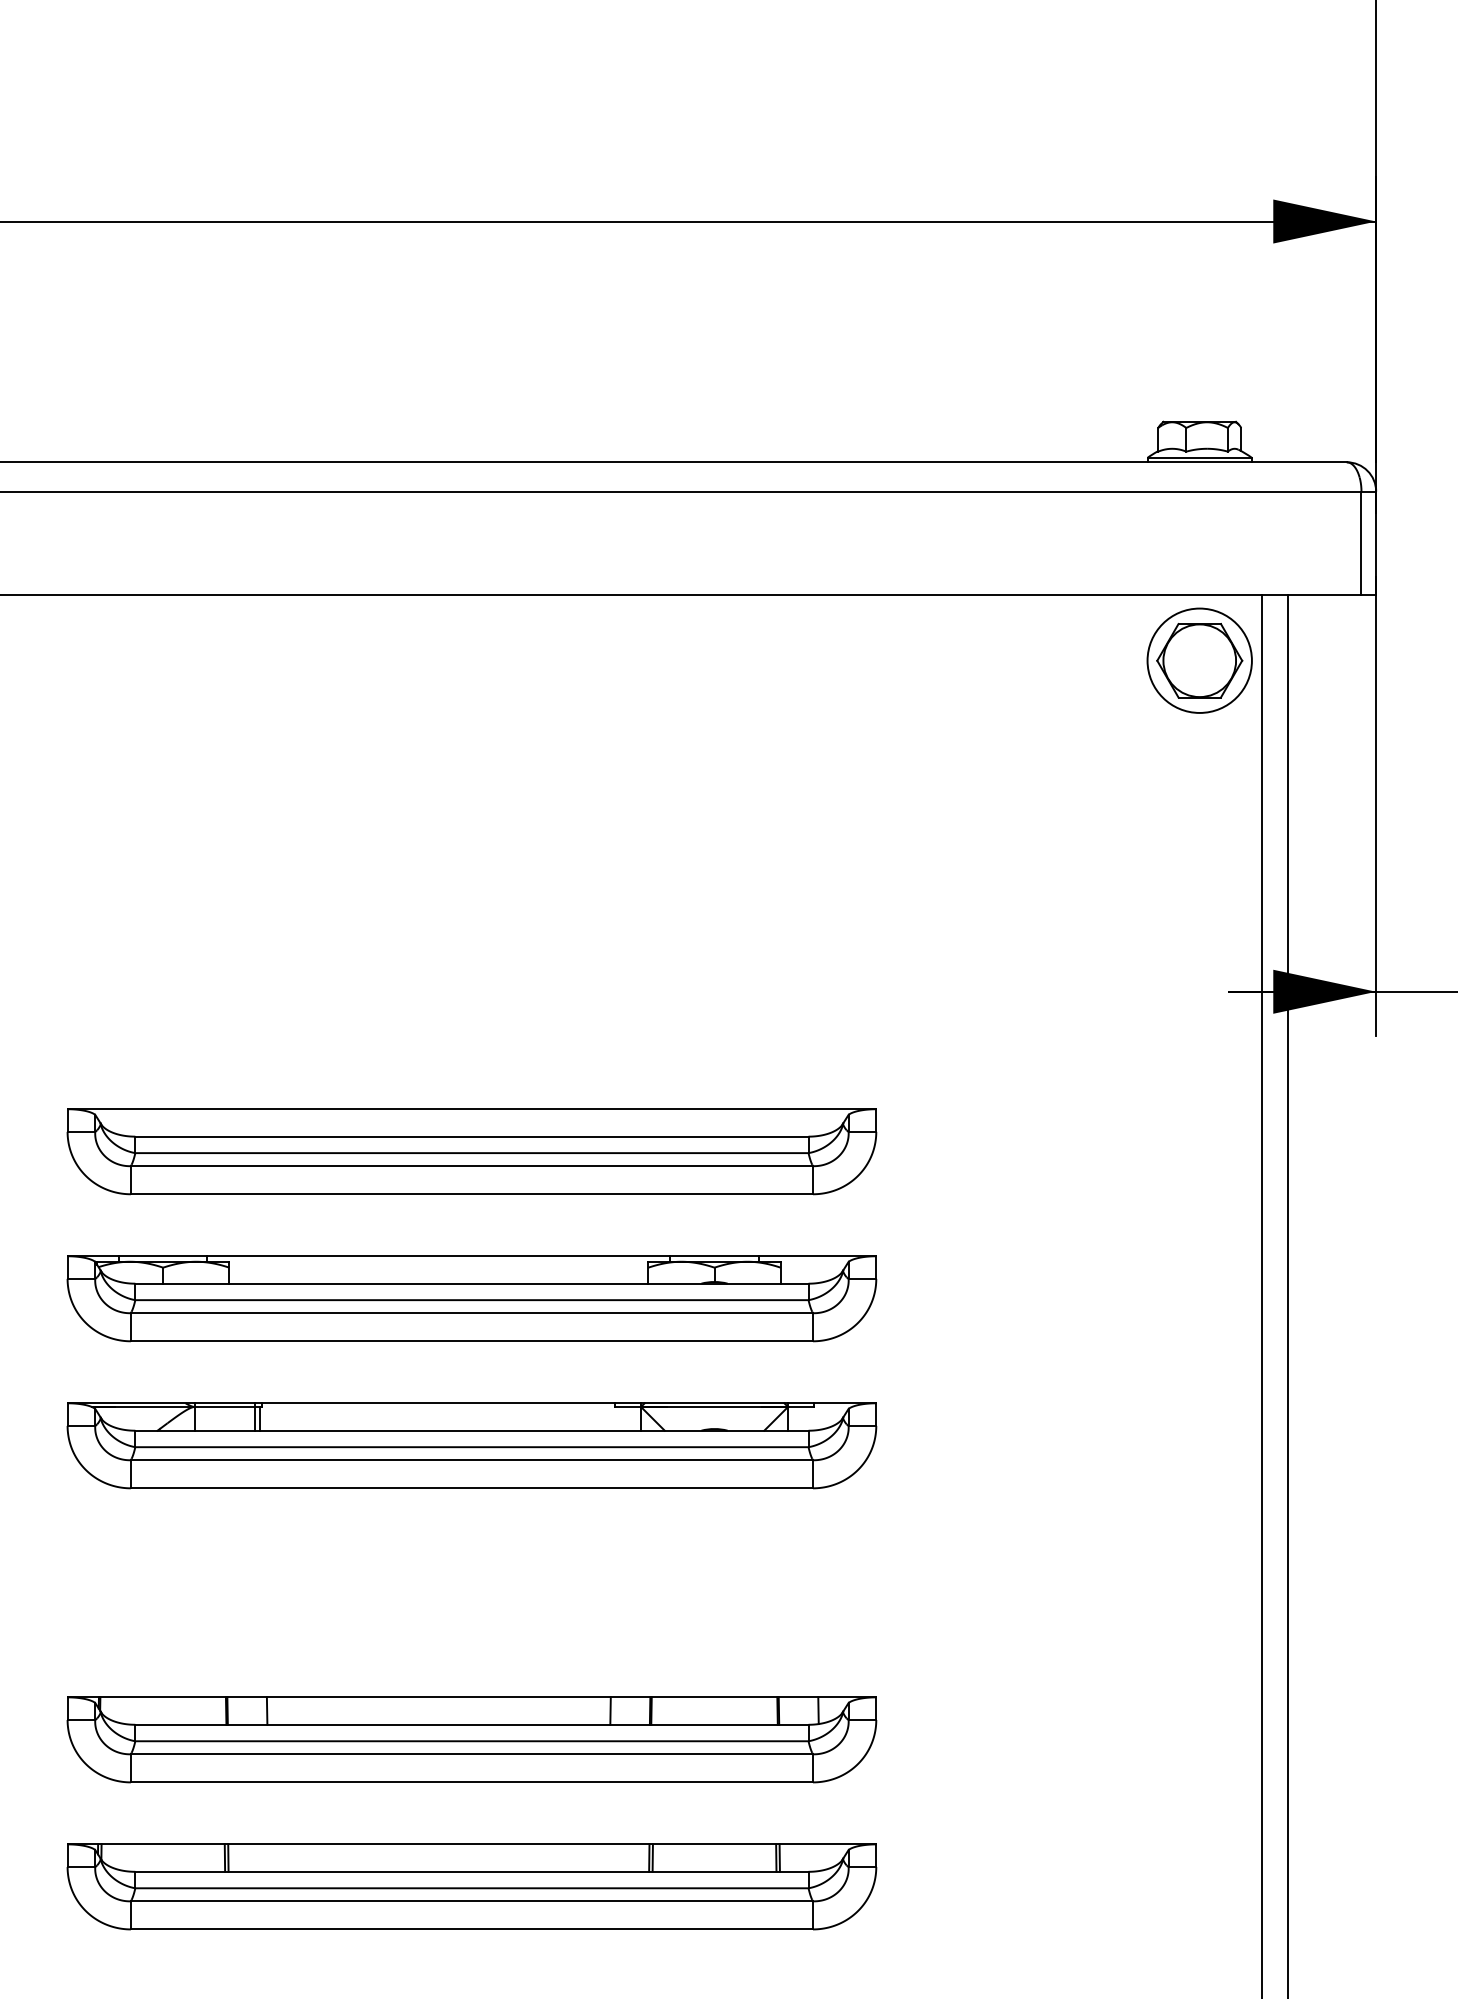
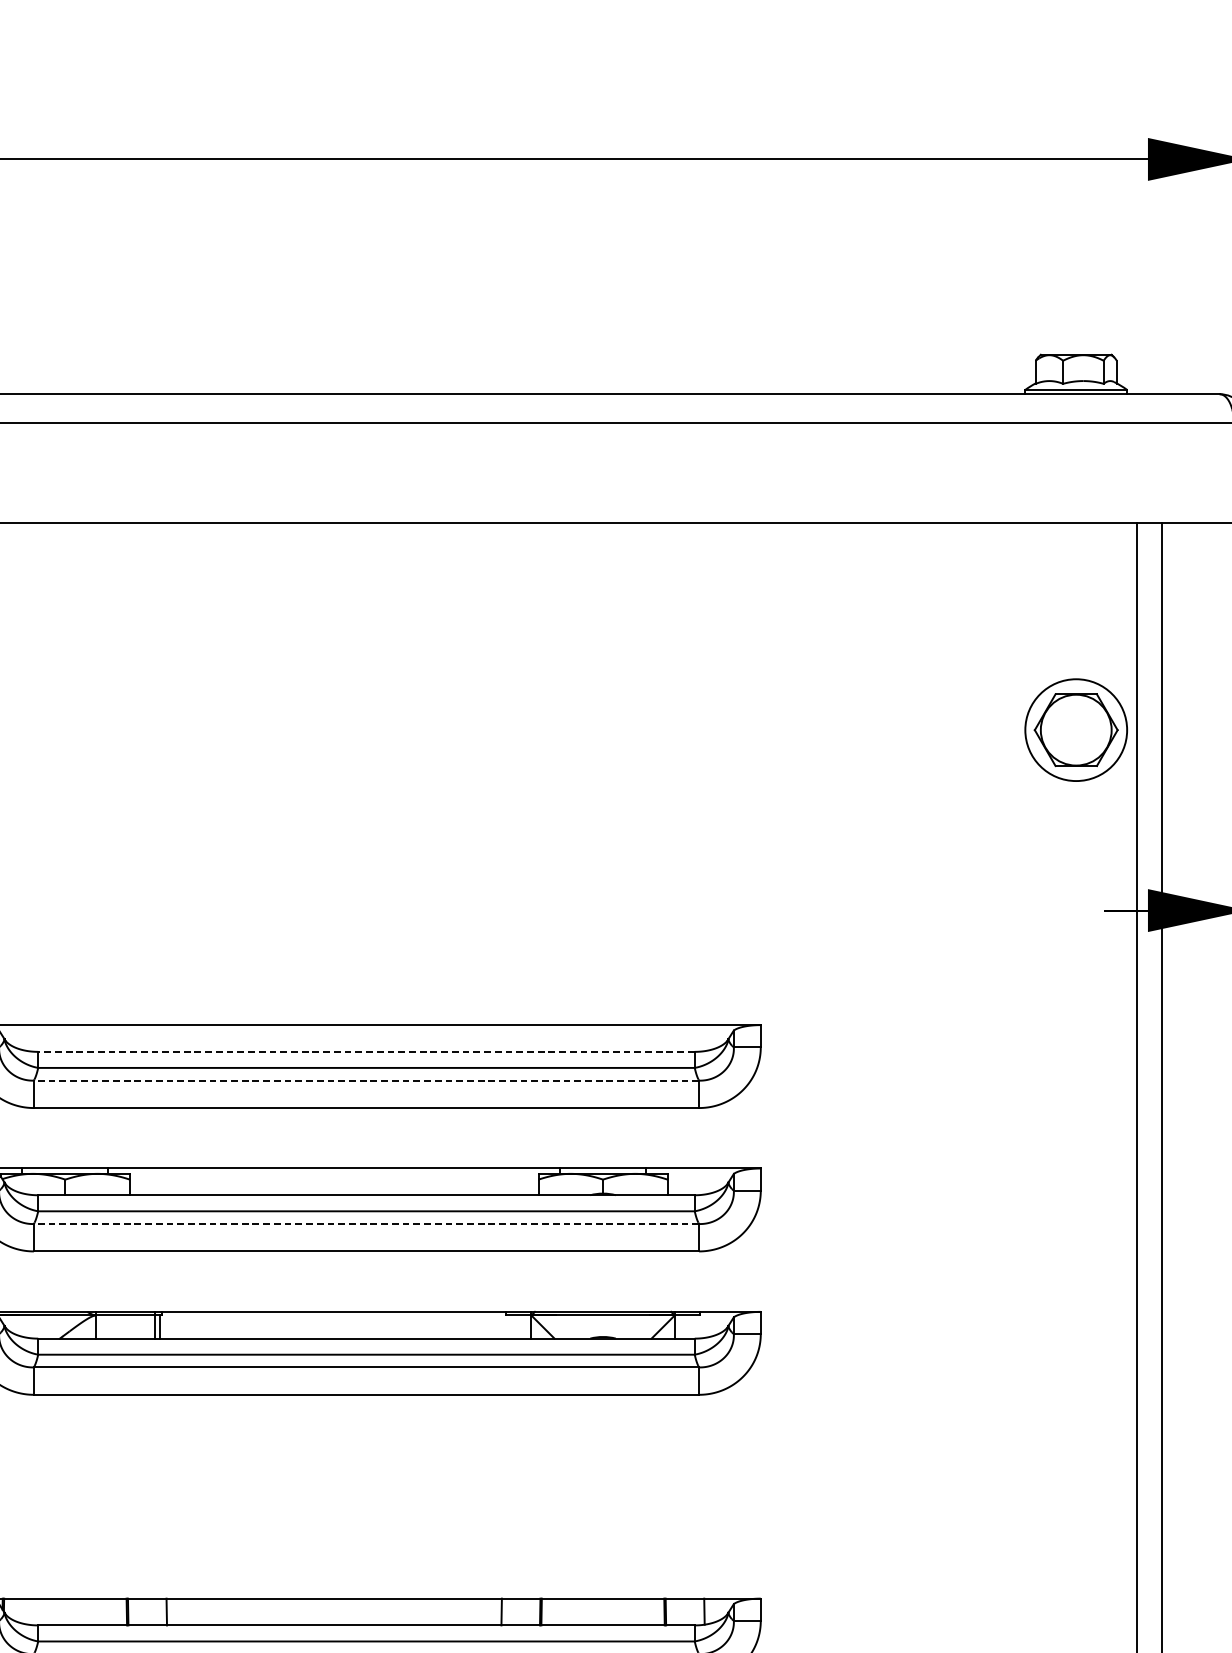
part: (1199, 660) -> (1076, 729), moved
line: (471, 1136) -> (366, 1051), solid -> dashed
line: (471, 1166) -> (366, 1080), solid -> dashed
line: (471, 1313) -> (366, 1224), solid -> dashed

